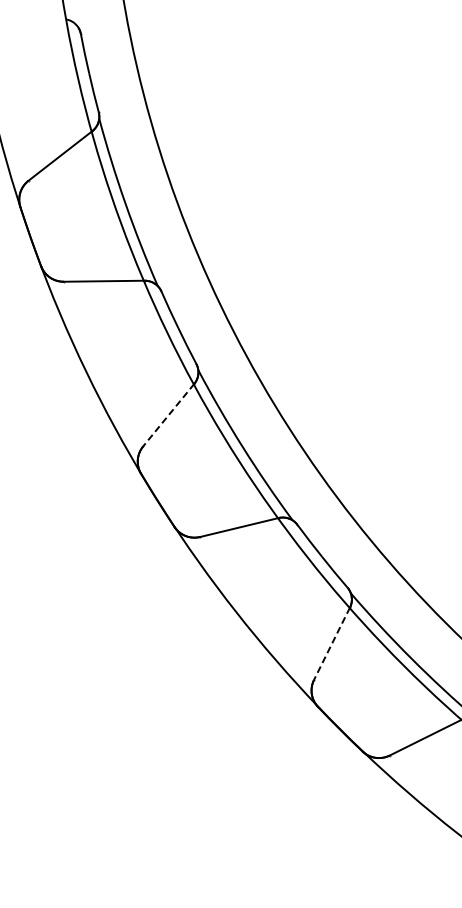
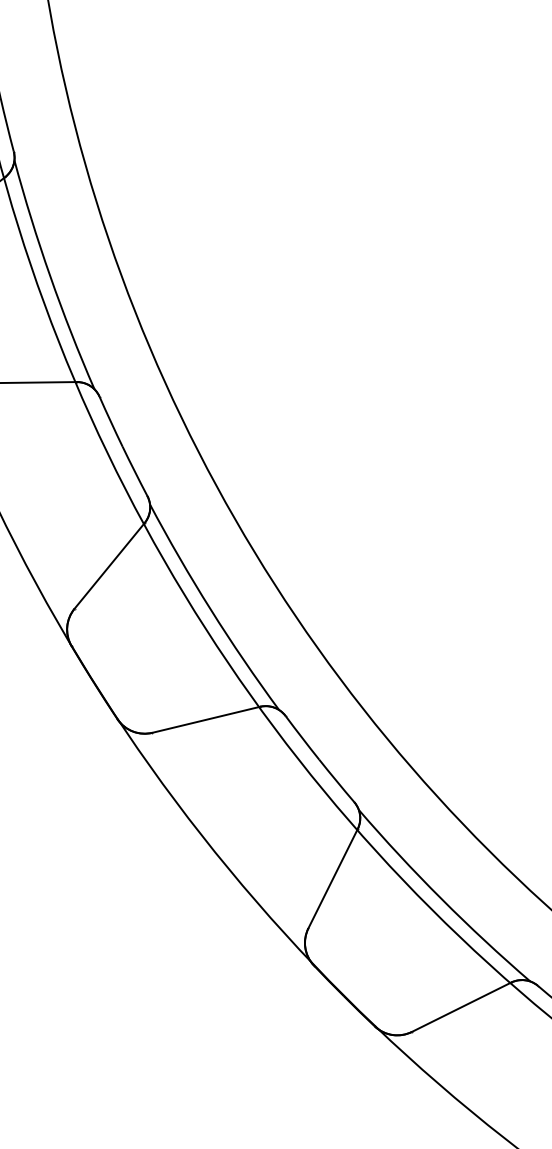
line: (168, 415) -> (109, 566), dashed -> solid
line: (331, 644) -> (332, 879), dashed -> solid

